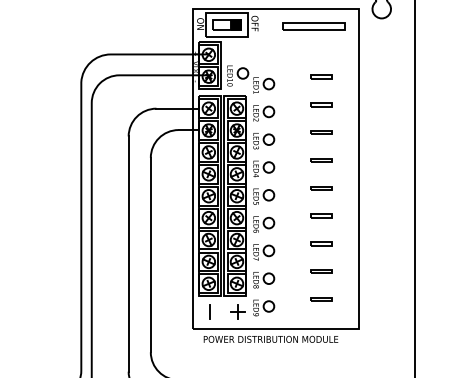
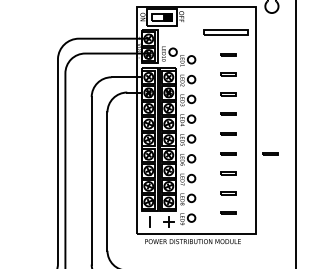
part: (313, 26) -> (225, 32), moved
line: (379, 215) -> (270, 153), added

